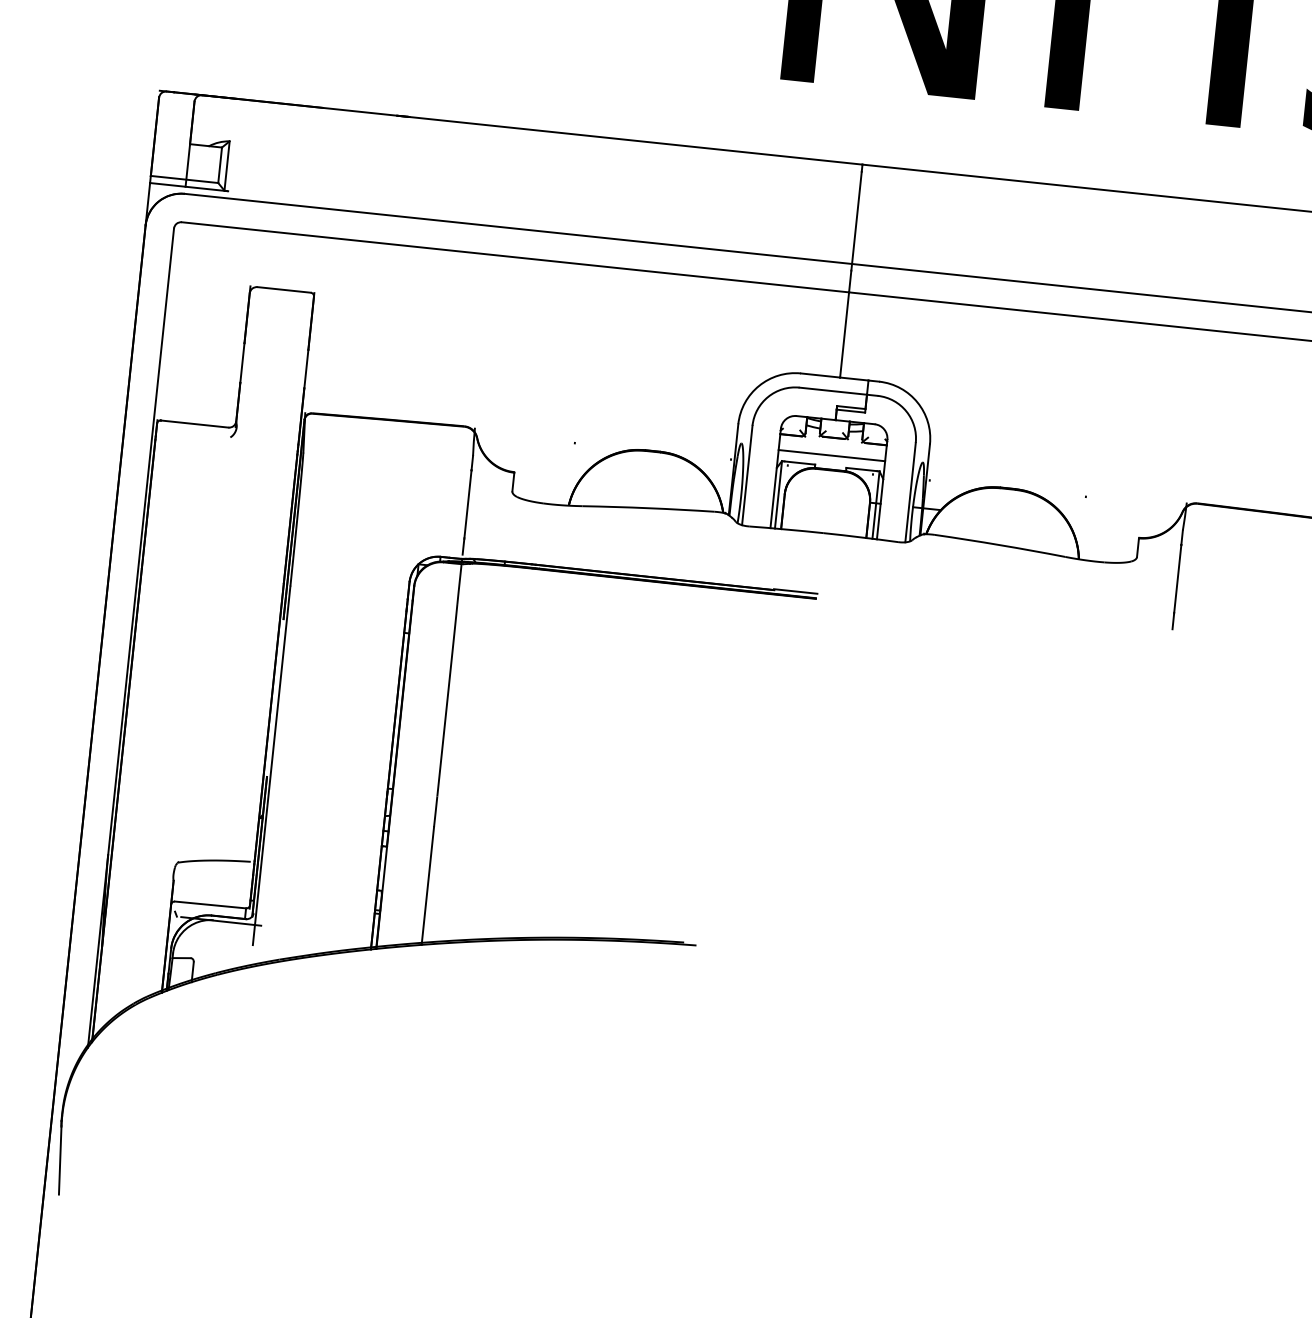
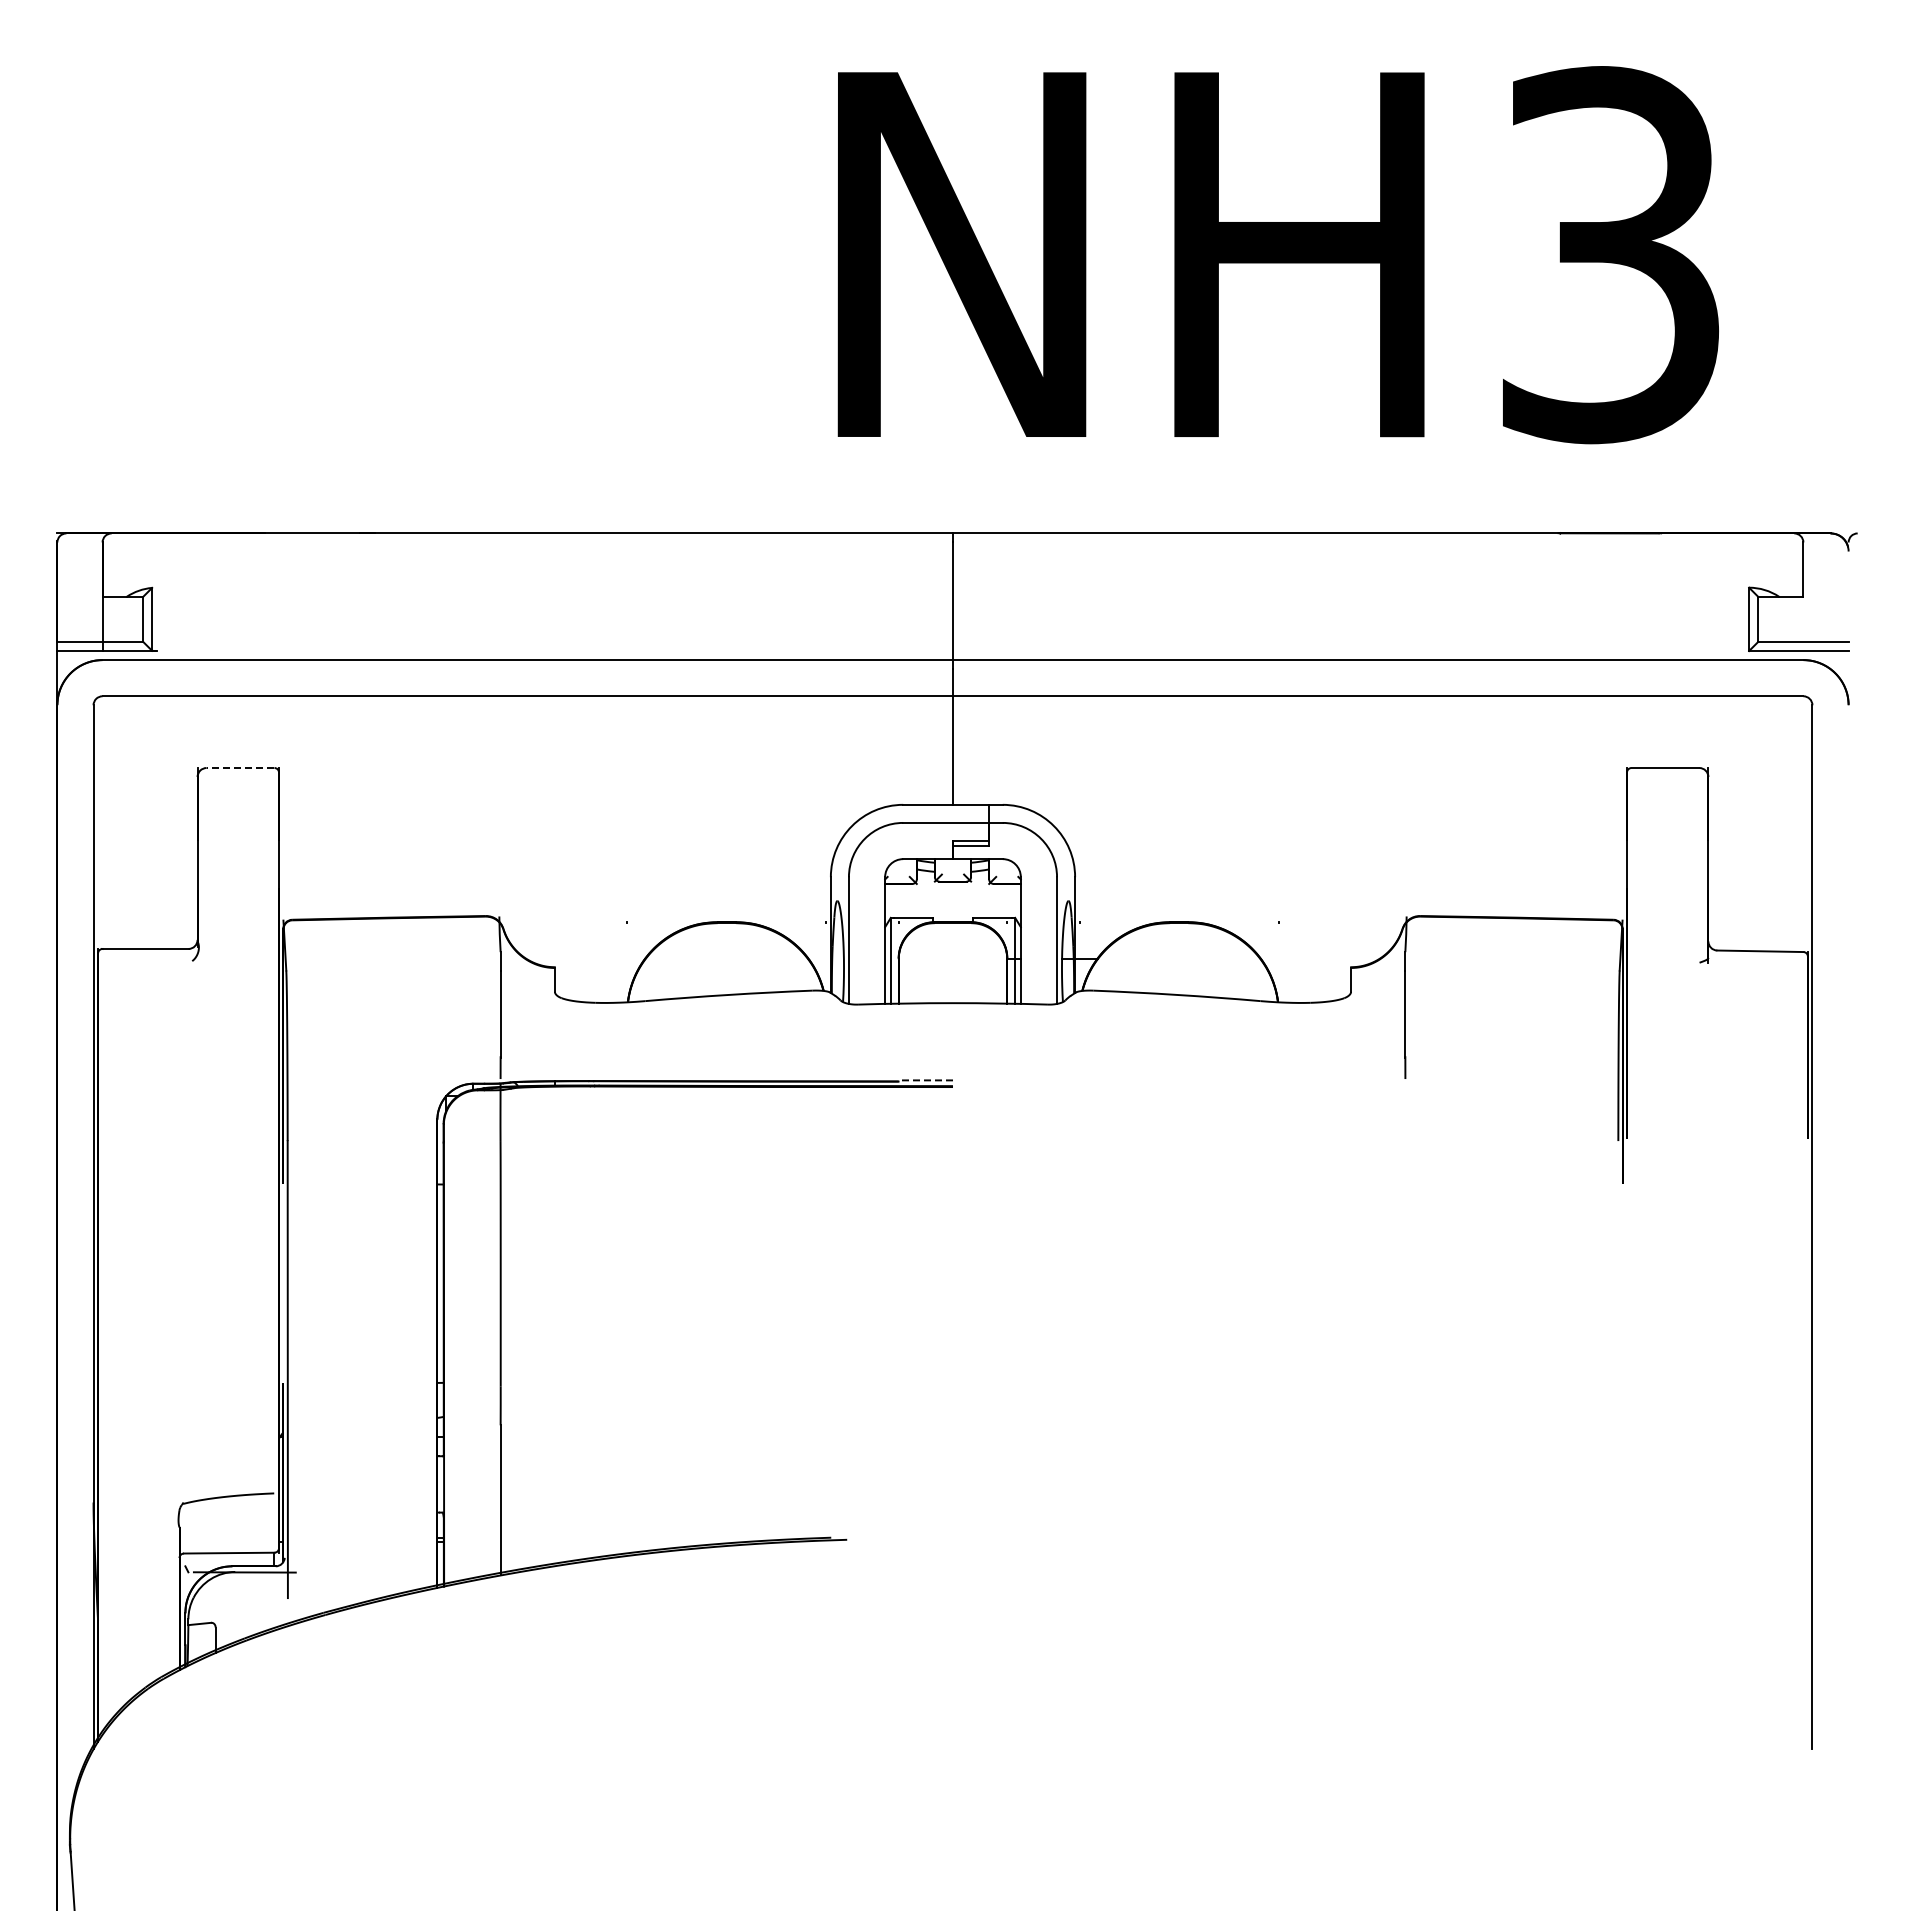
line: (284, 290) -> (240, 768), solid -> dashed
line: (831, 455) -> (952, 904), removed
line: (795, 591) -> (925, 1080), solid -> dashed

